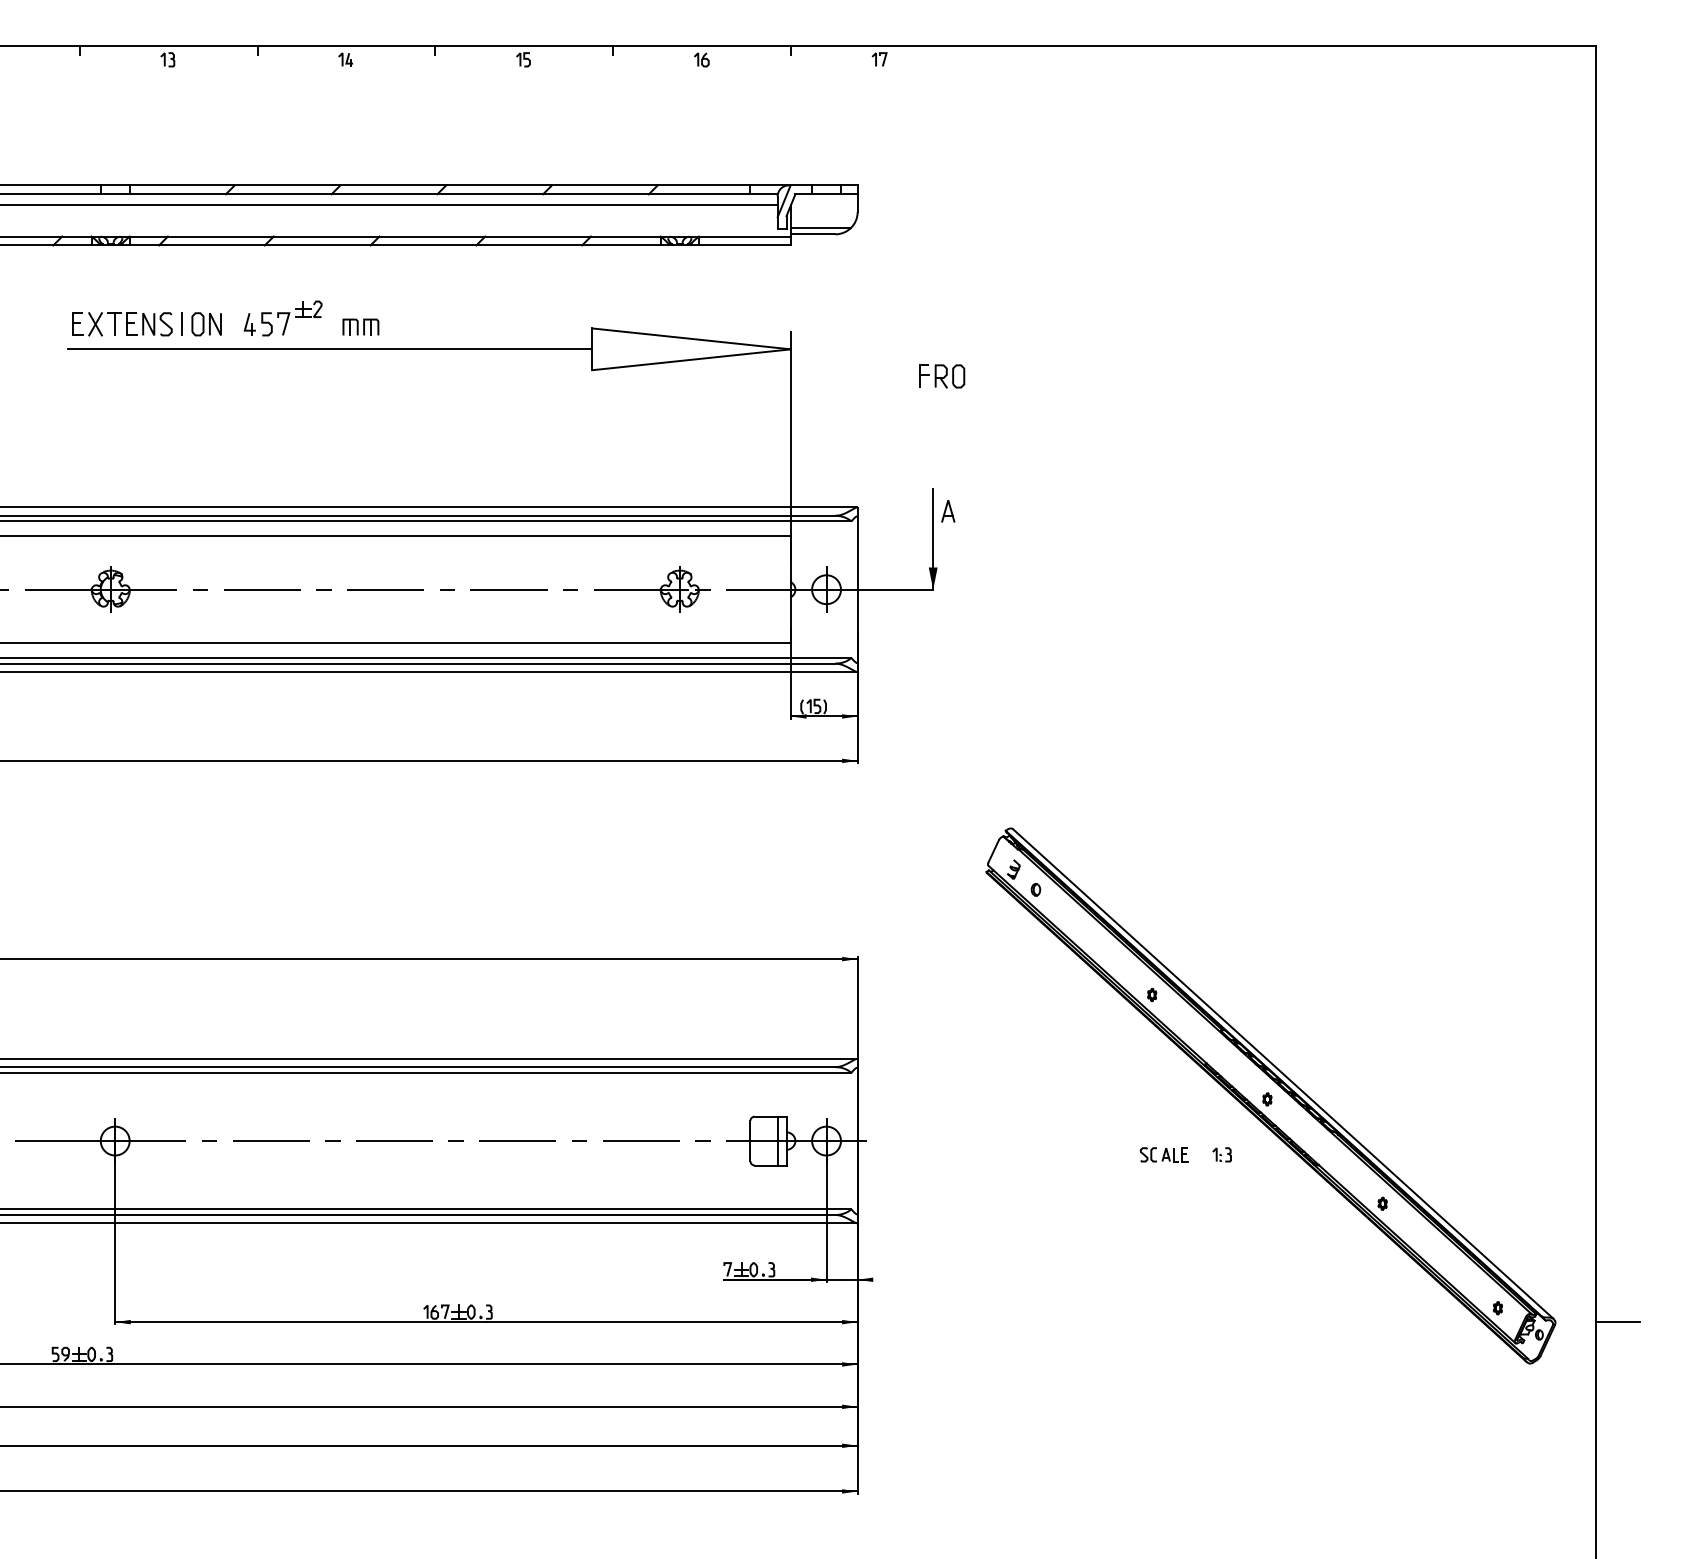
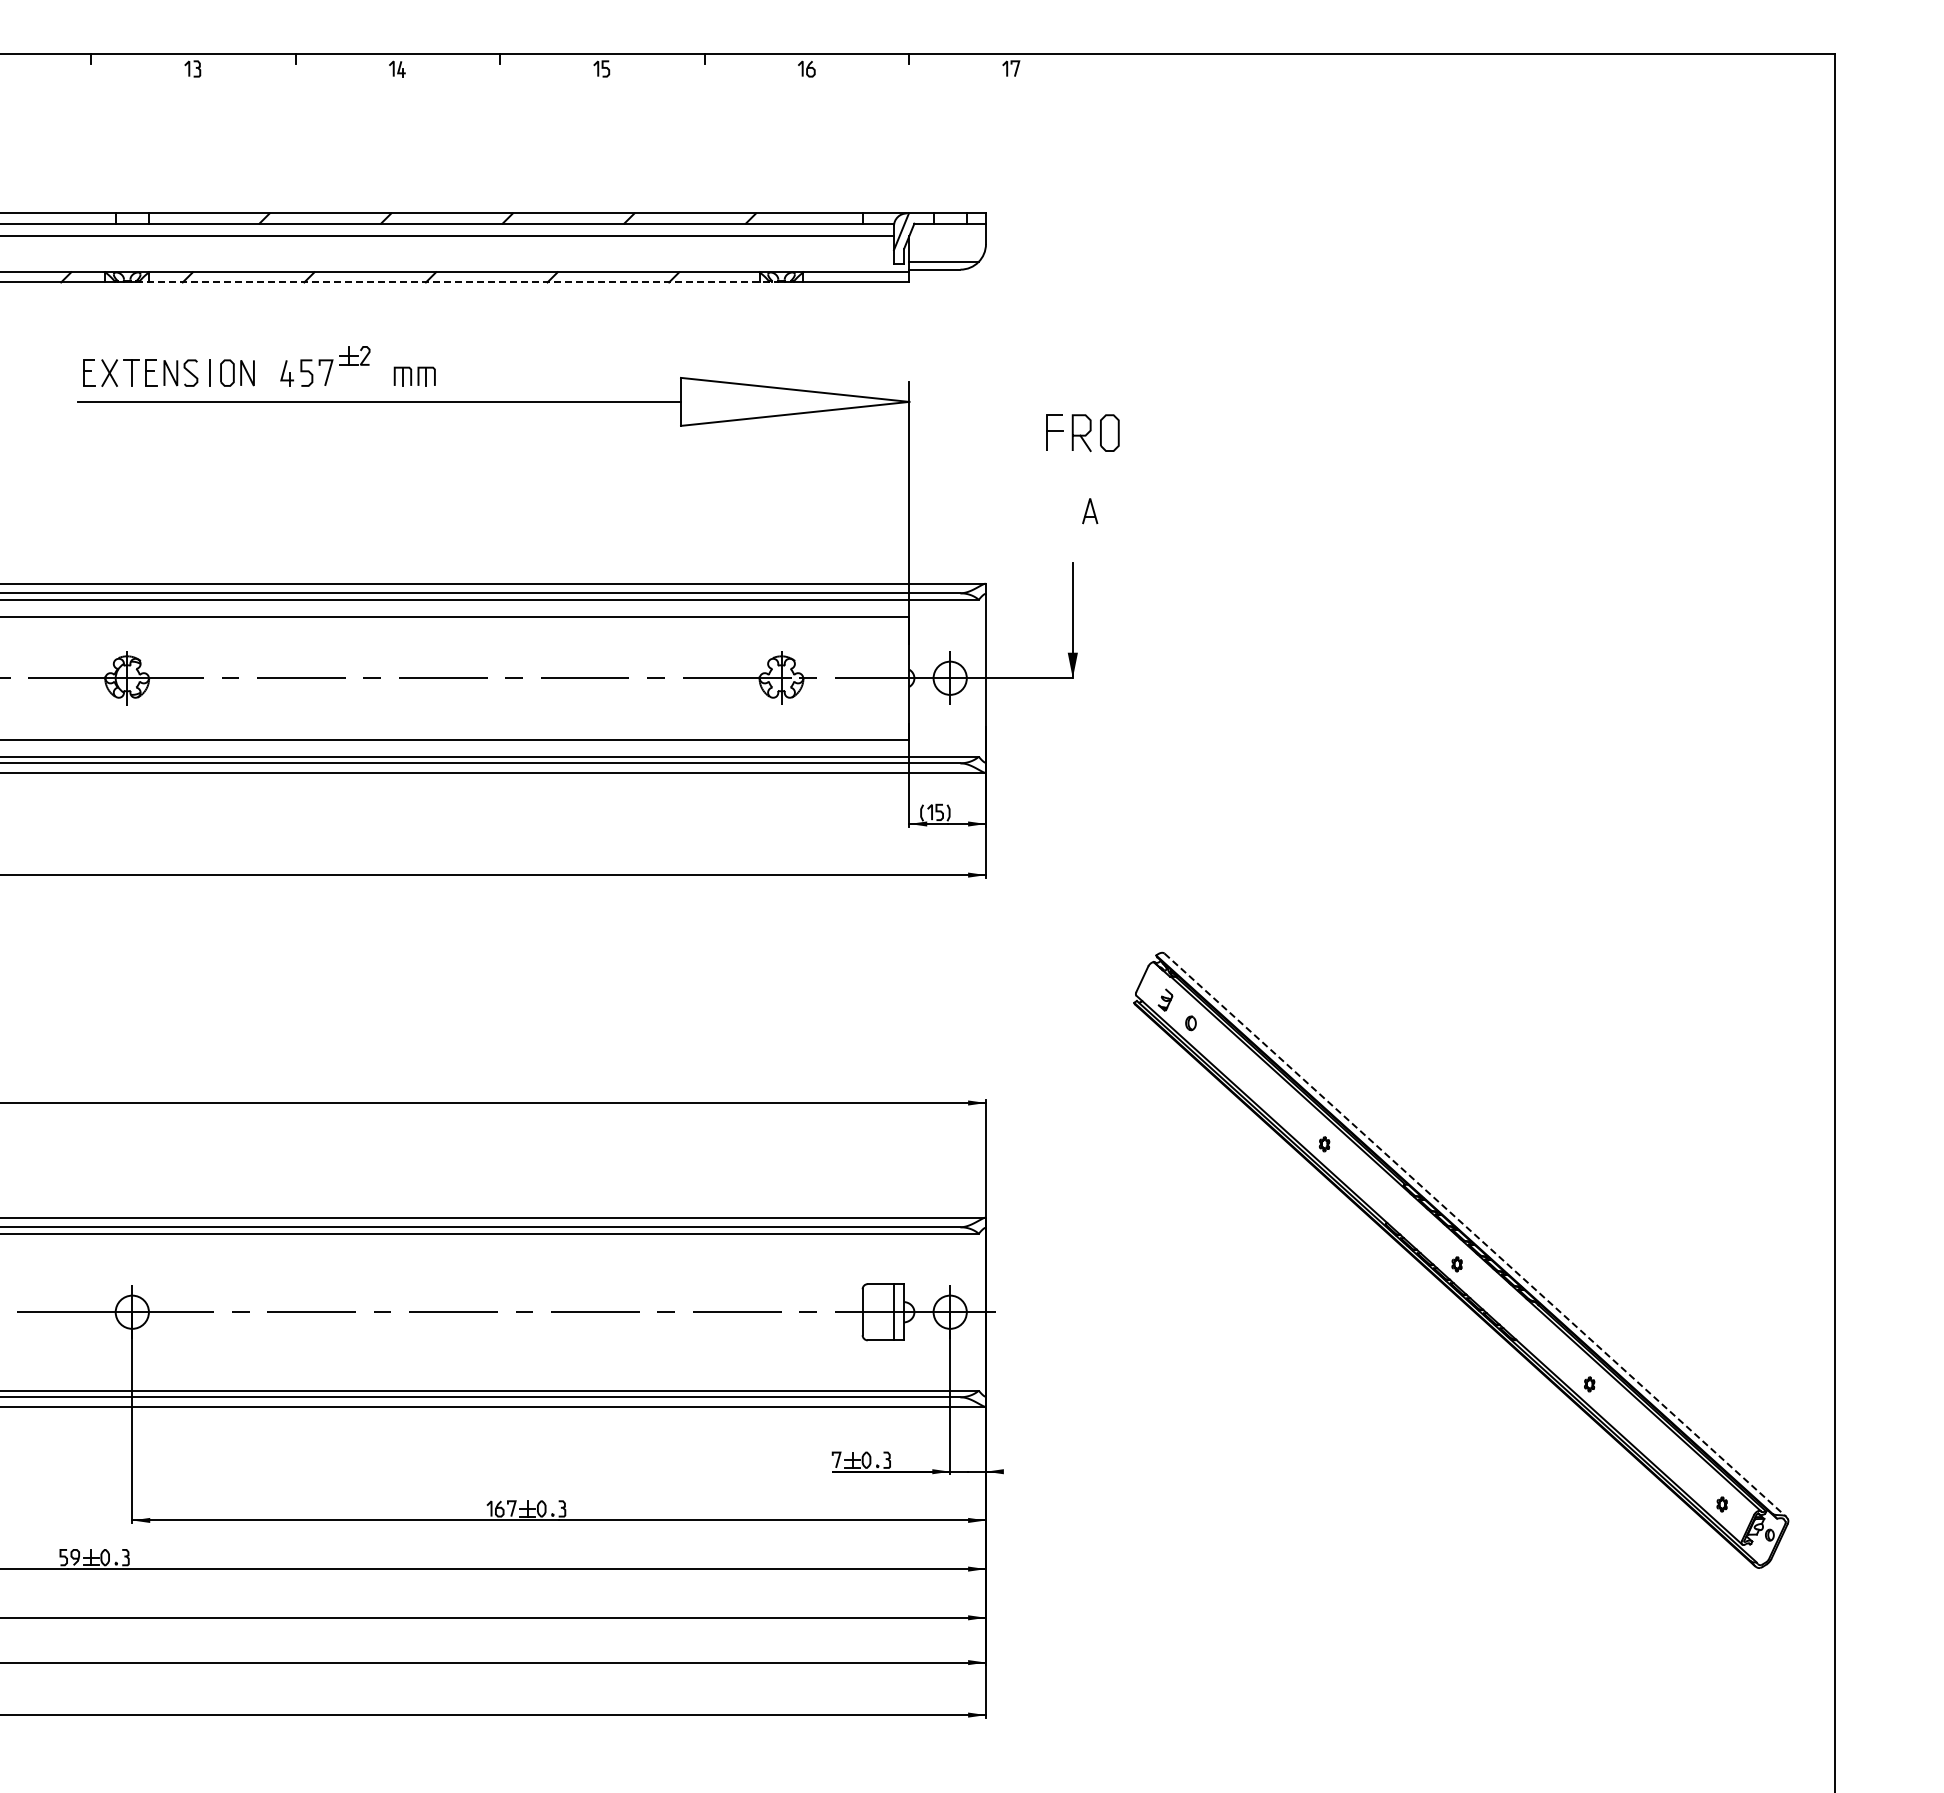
line: (397, 245) -> (456, 282), solid -> dashed
part: (941, 375) -> (1082, 432), size x1.4
part: (948, 511) -> (1090, 511), moved
line: (1283, 1074) -> (1475, 1235), solid -> dashed
part: (1164, 1154) -> (1338, 1327), removed
part: (1222, 1154) -> (1405, 1327), removed
line: (1617, 1322) -> (1859, 1520), removed

